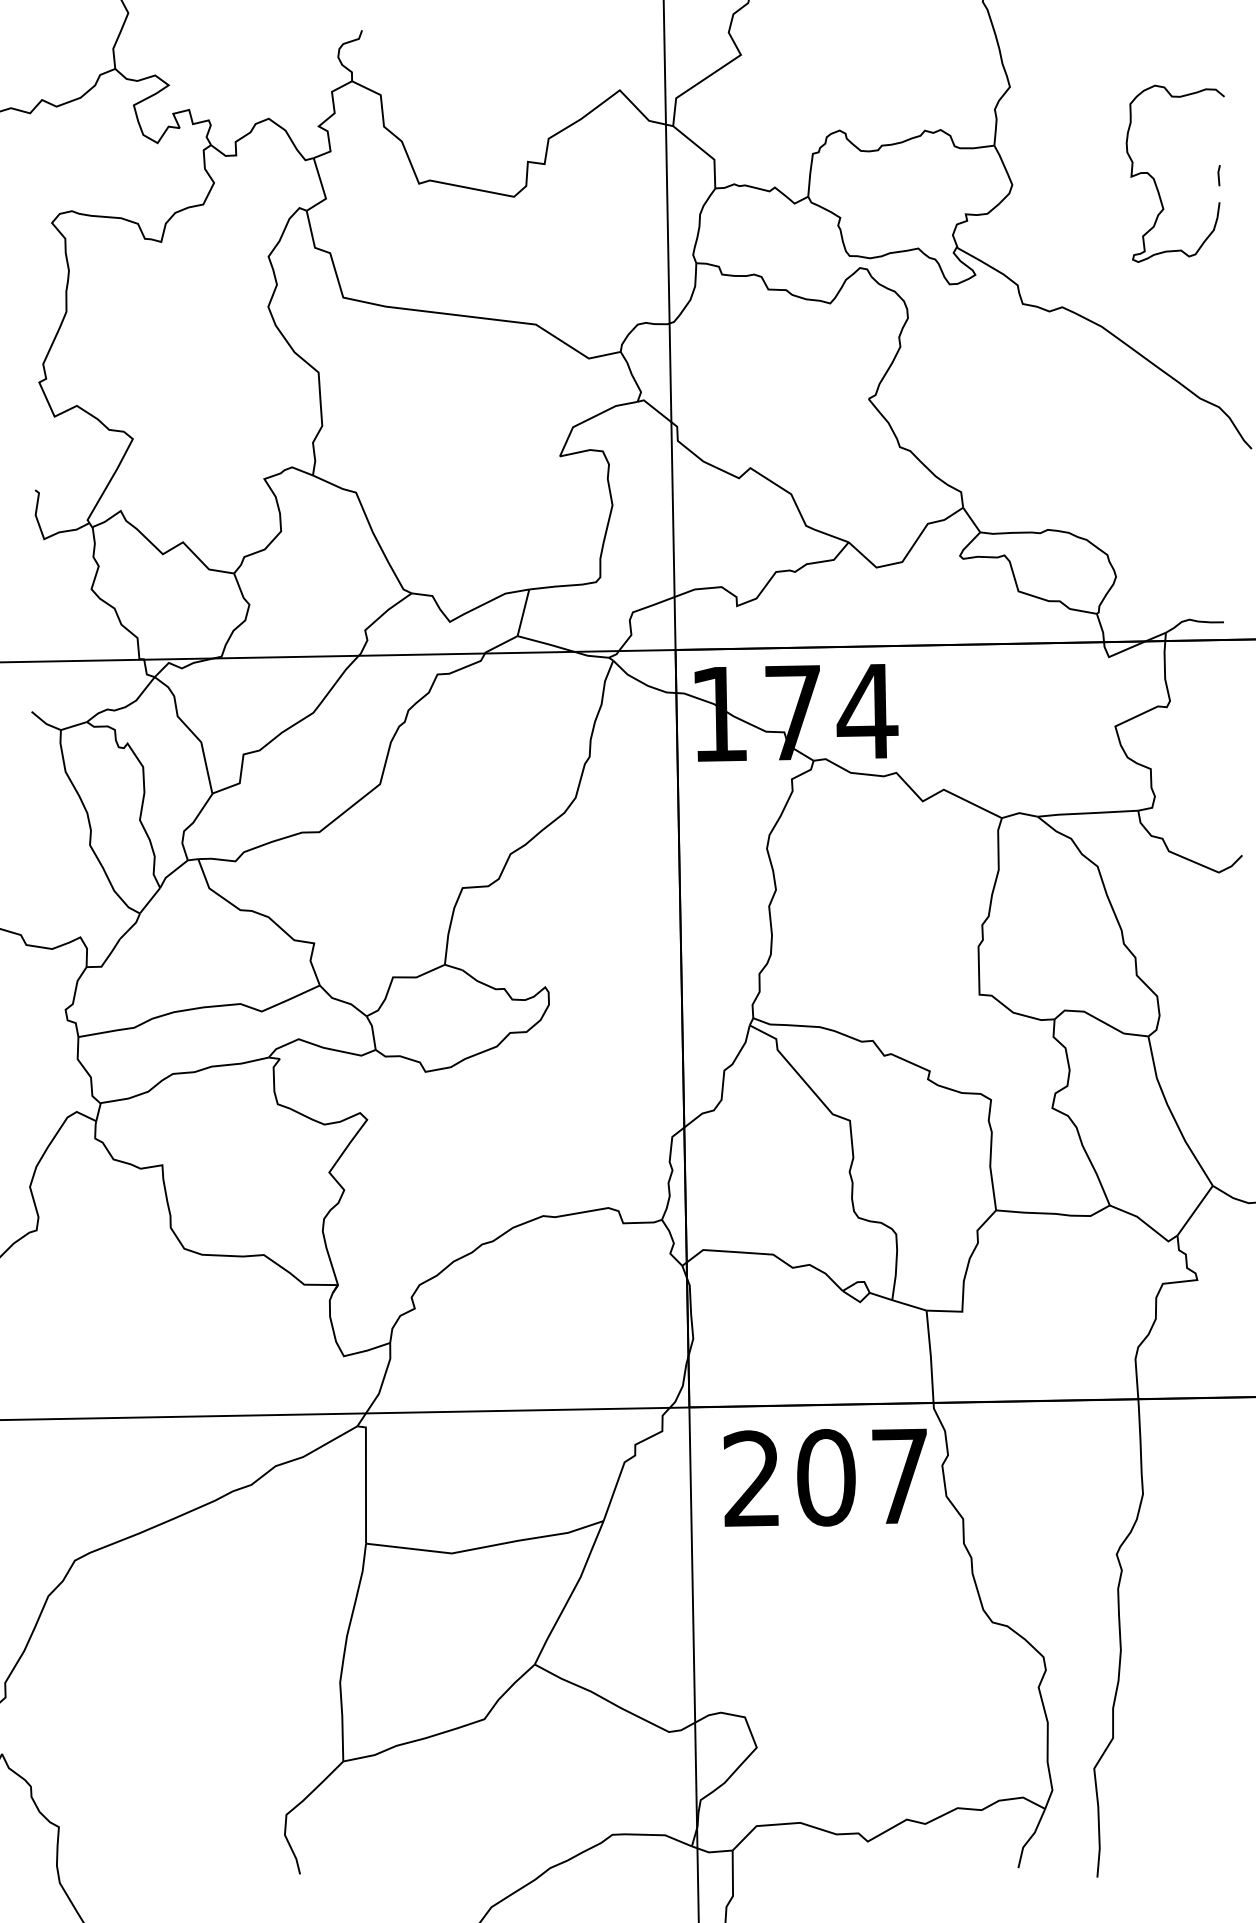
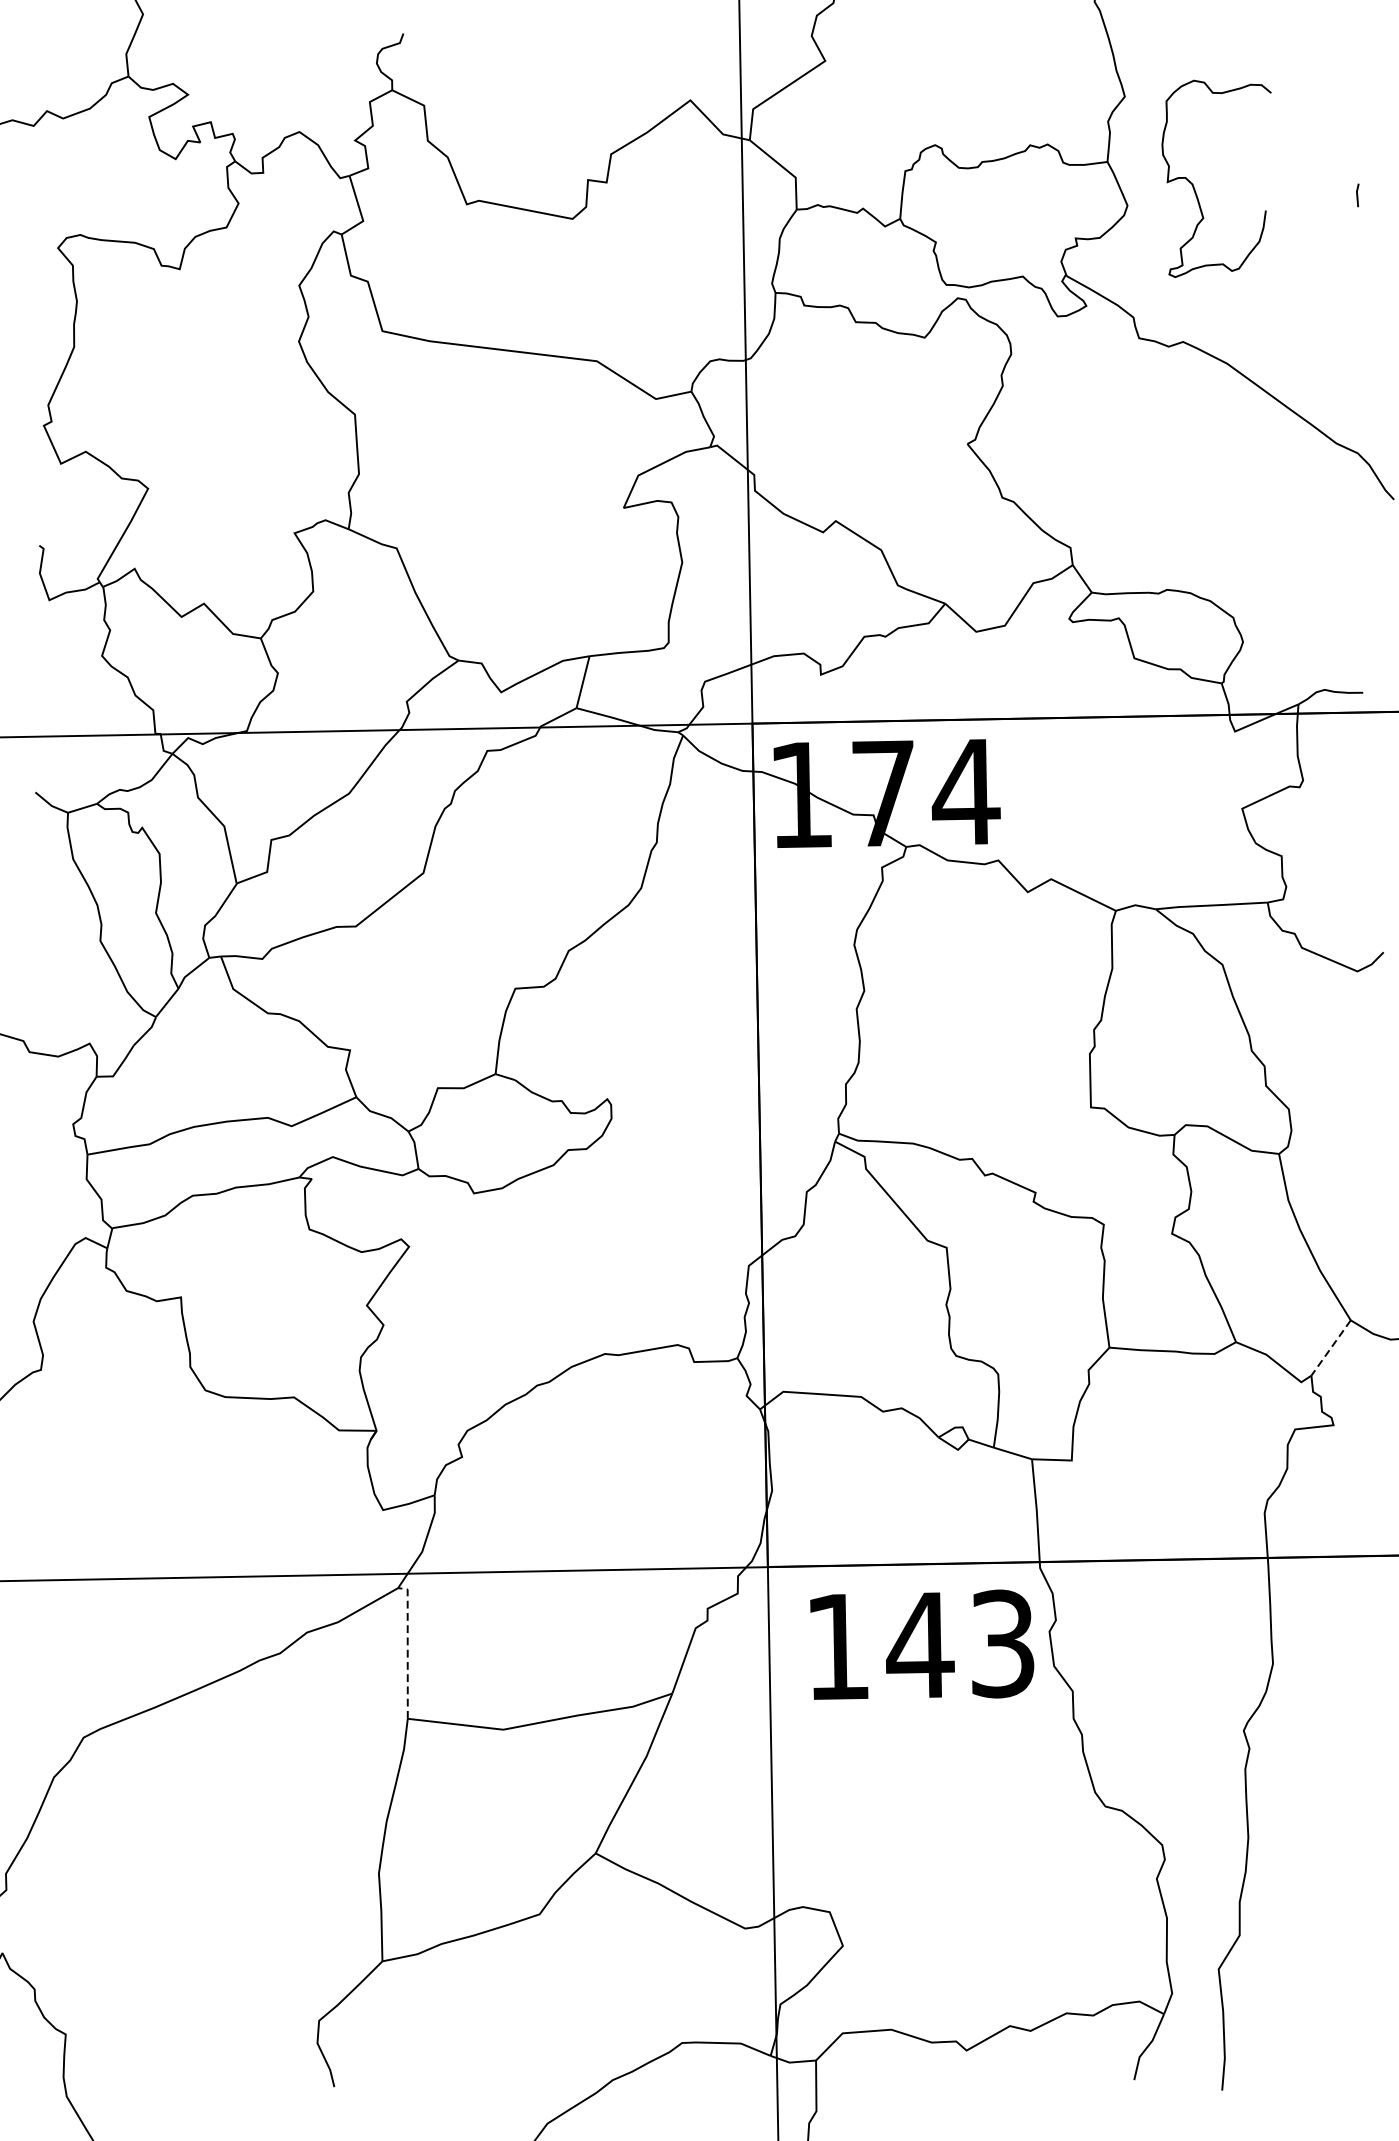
curve: (1155, 180) -> (1194, 186), moved
line: (1194, 1211) -> (1330, 1348), solid -> dashed
text: (825, 1476) -> (919, 1644), 207 -> 143
line: (365, 1480) -> (407, 1648), solid -> dashed

